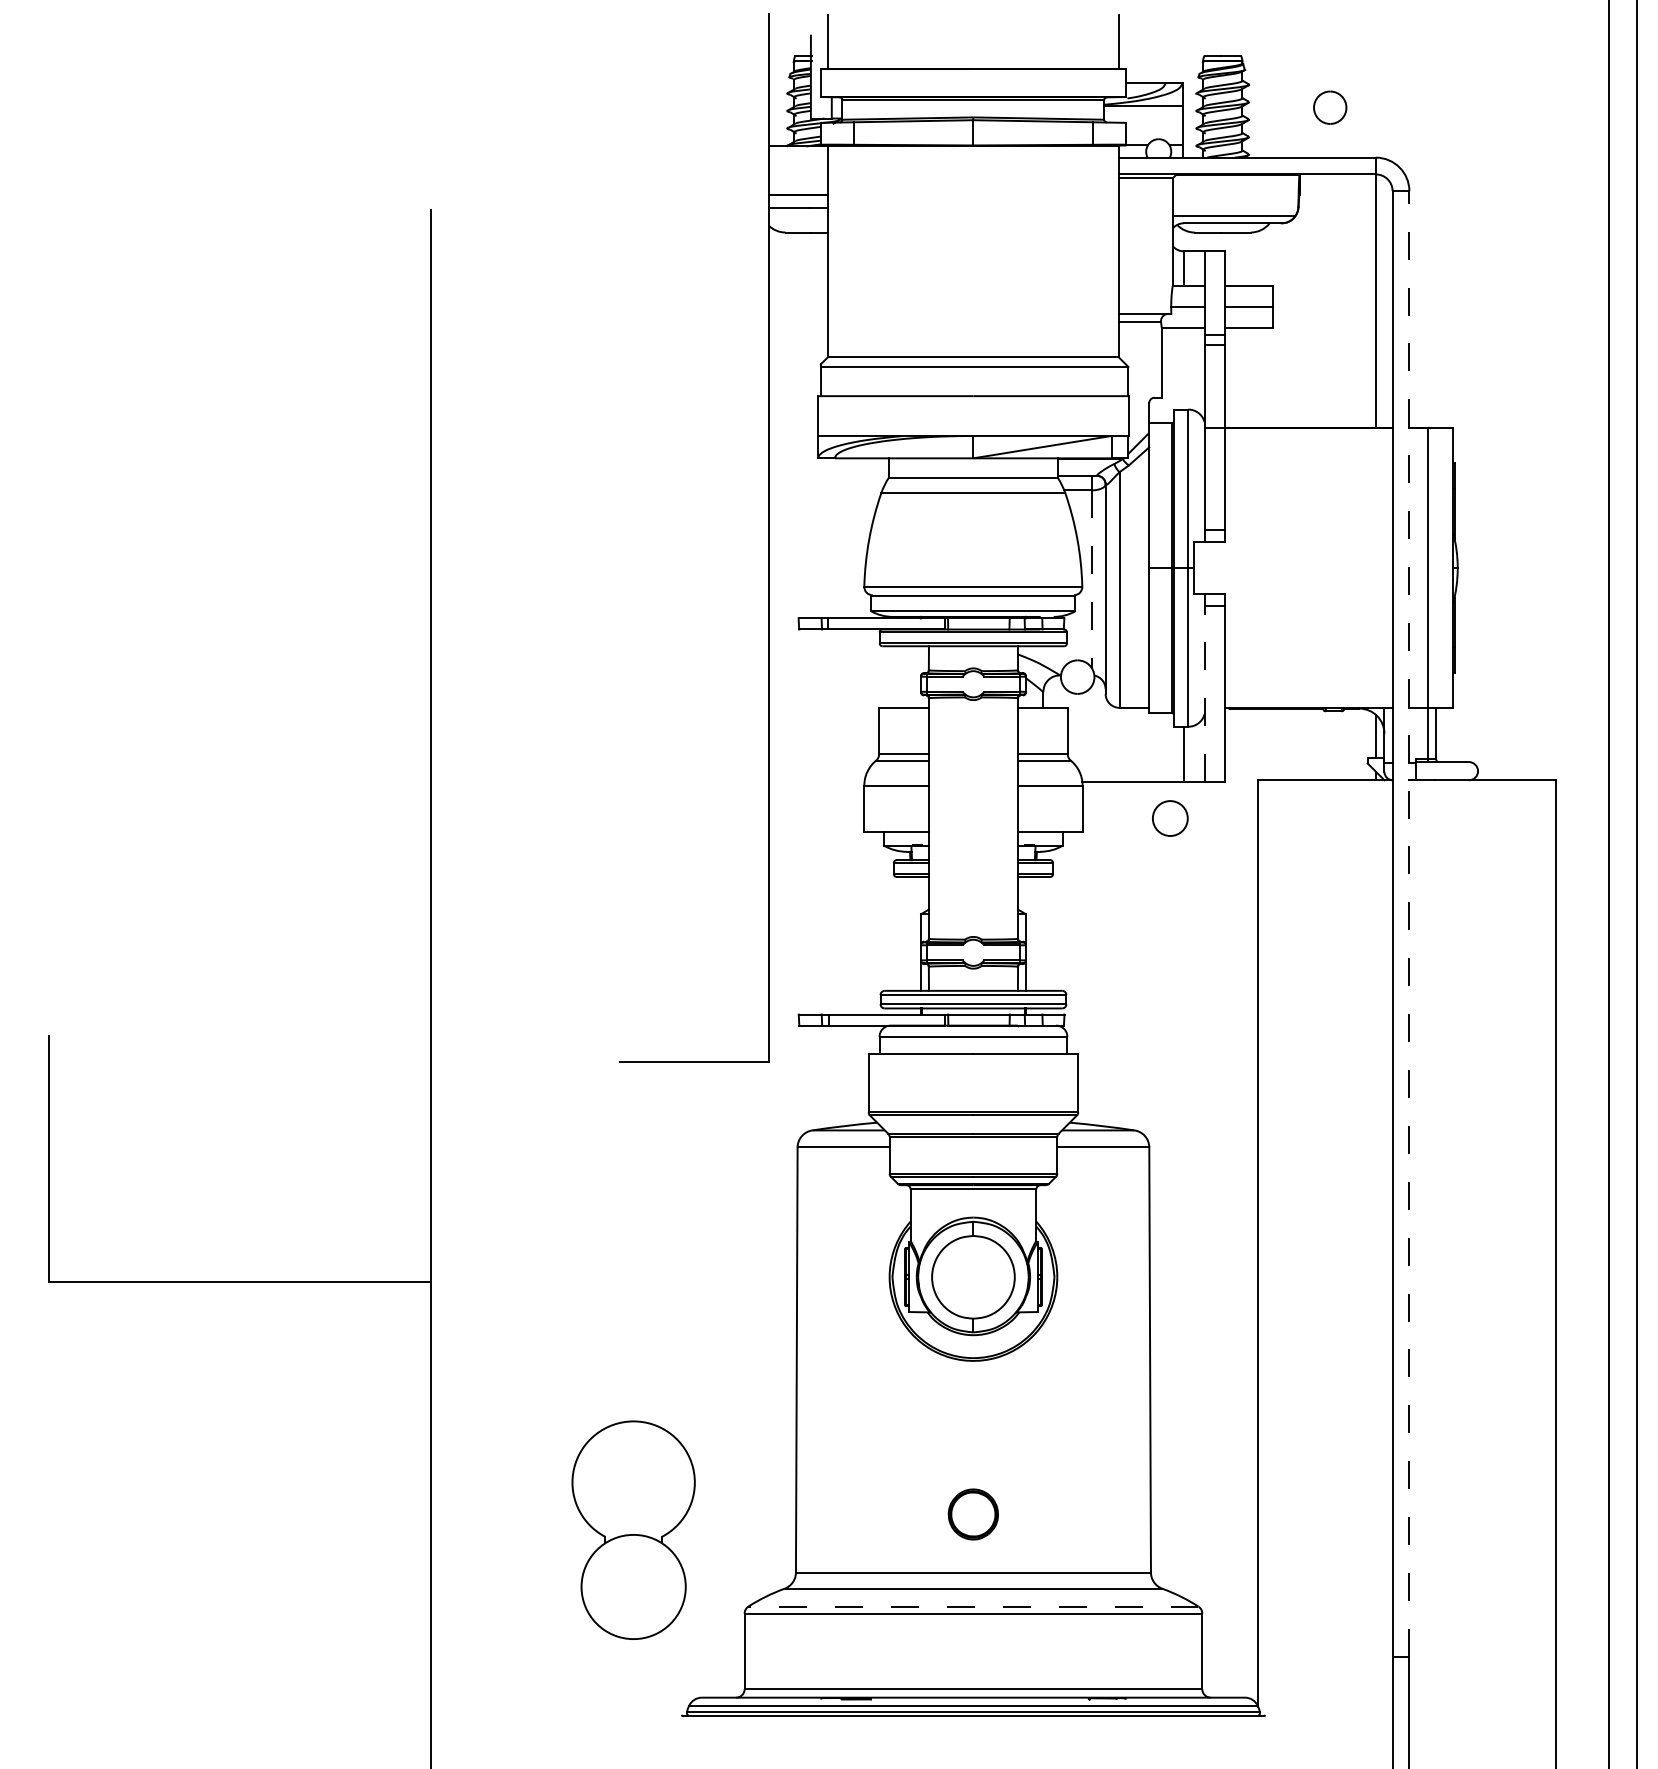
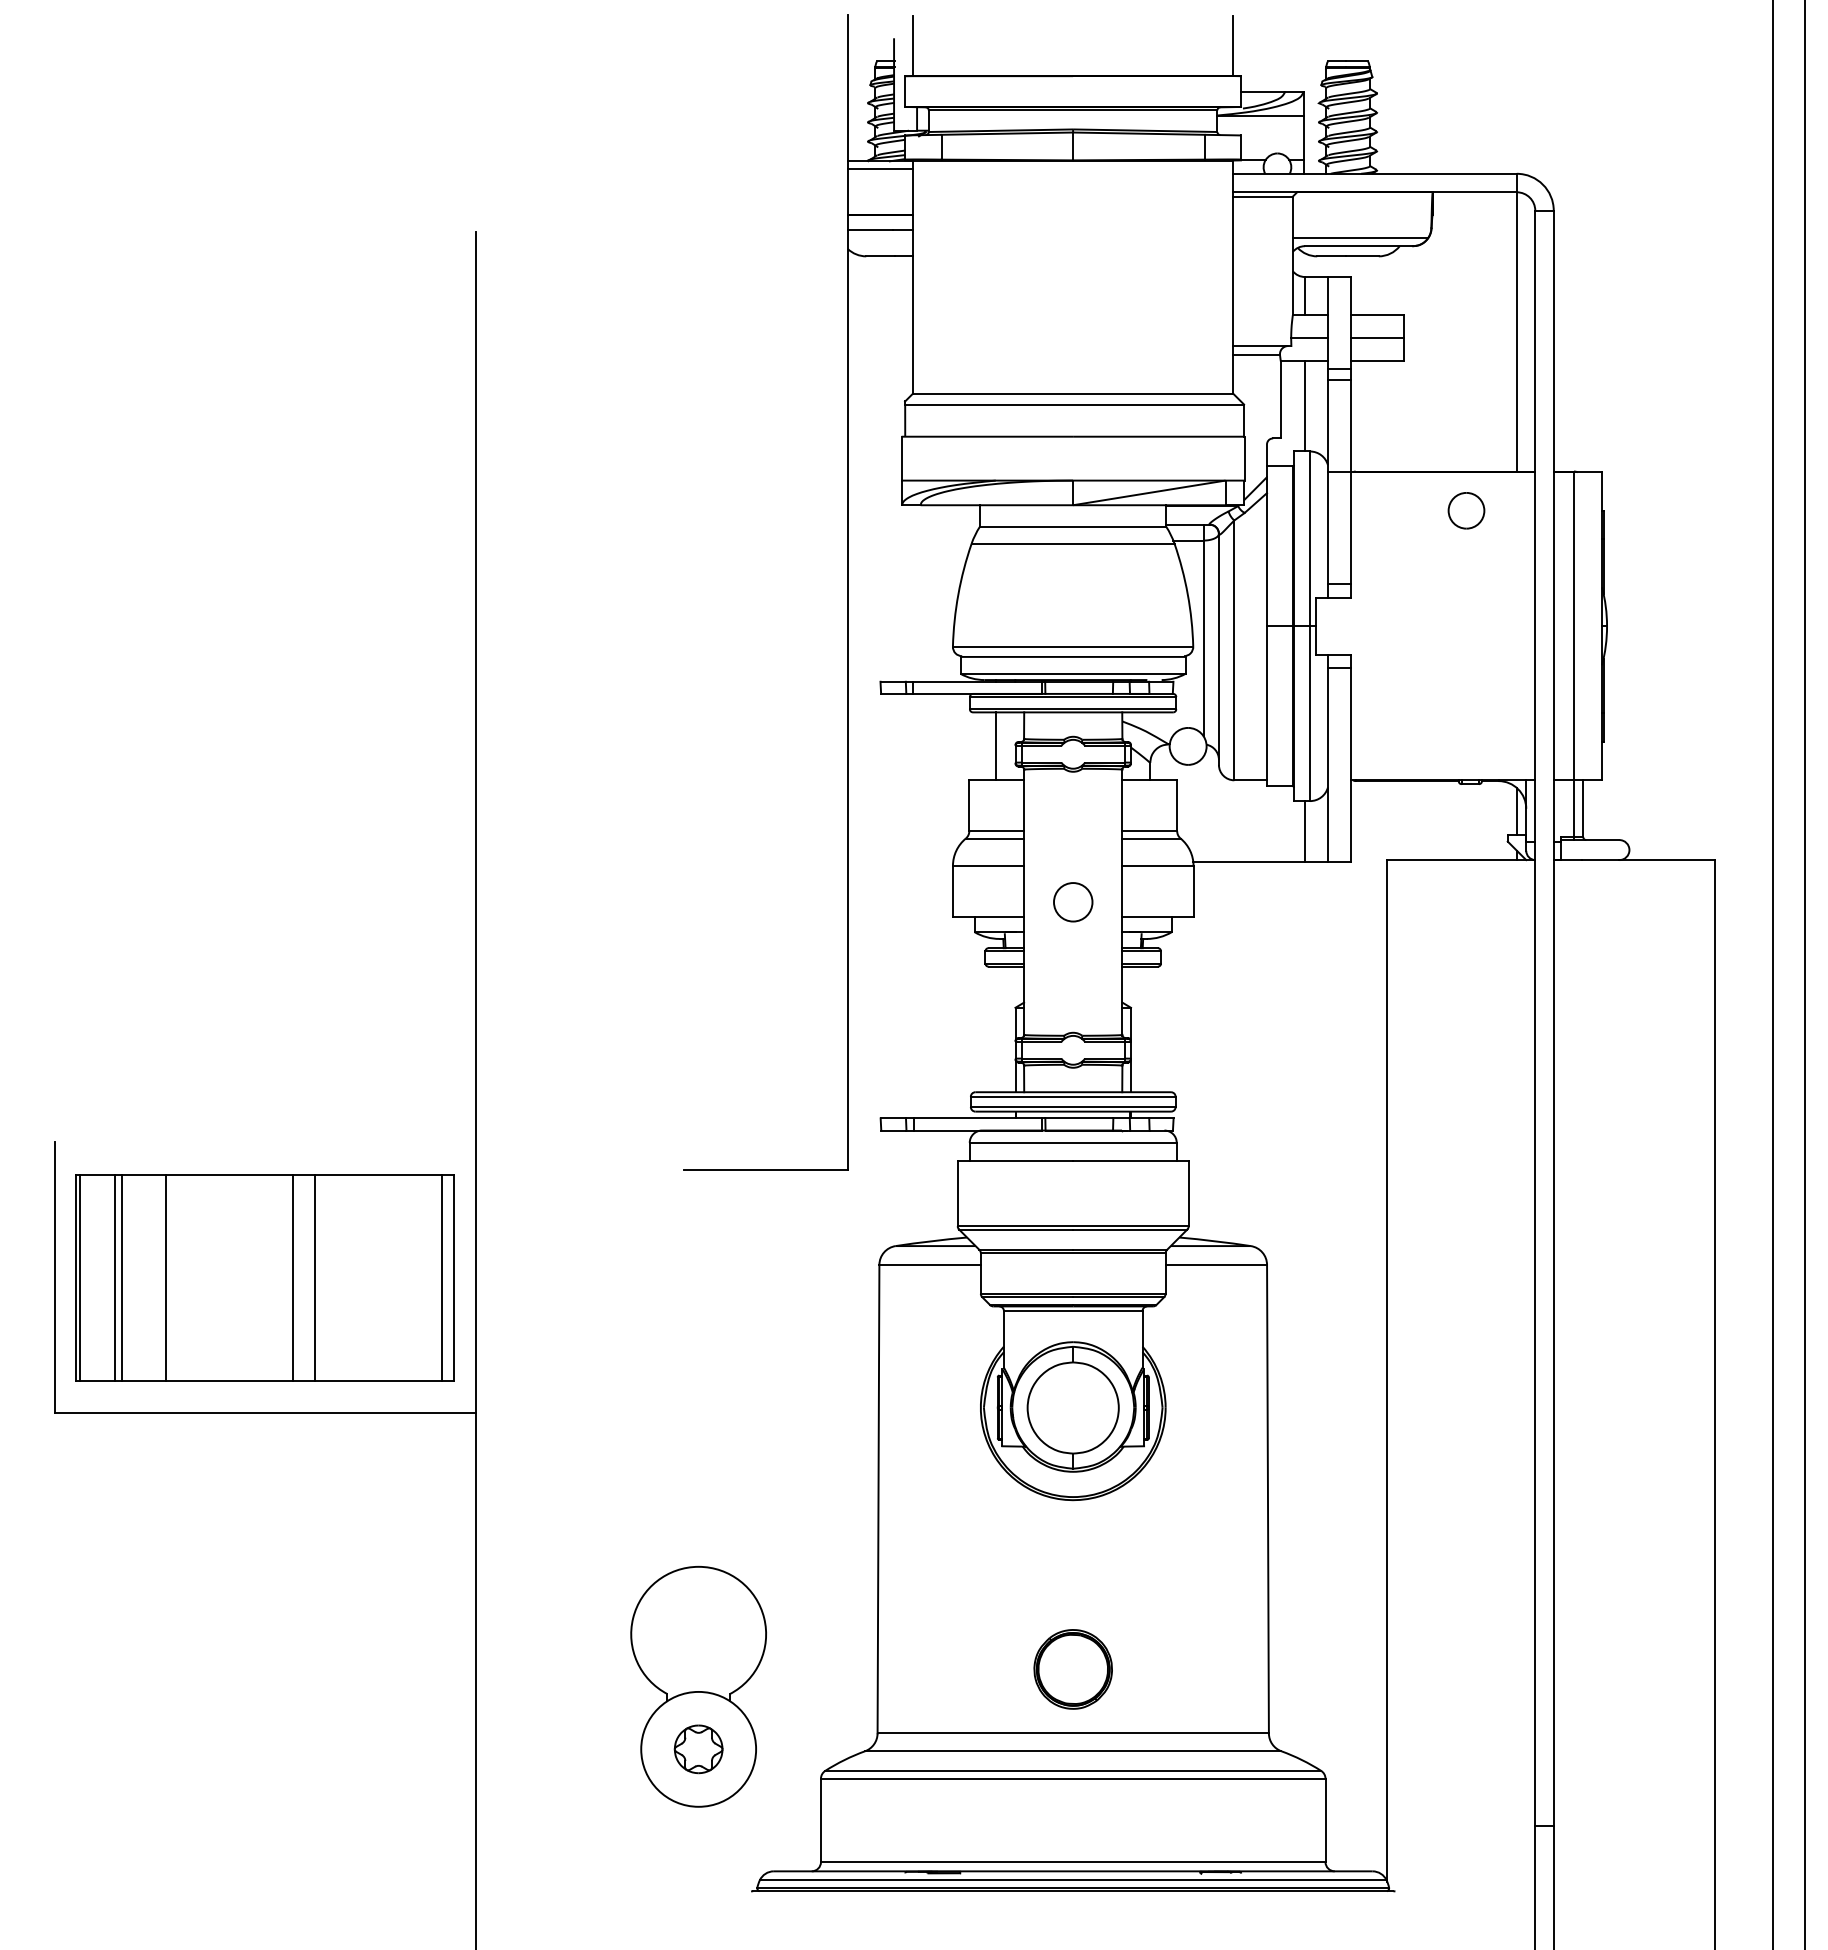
part: (1330, 107) -> (1466, 510), moved
line: (797, 153) -> (879, 169), added
line: (1183, 368) -> (1304, 406), added
line: (1091, 579) -> (1203, 638), dashed -> solid
line: (903, 677) -> (996, 746), added
line: (1204, 693) -> (1327, 764), dashed -> solid
circle: (1170, 818) -> (1073, 902), moved
line: (1409, 923) -> (1553, 1018), dashed -> solid
part: (239, 1158) -> (264, 1277), added
part: (972, 1514) -> (1072, 1669), size x1.43
part: (633, 1587) -> (698, 1749), added
line: (972, 1606) -> (1072, 1770), dashed -> solid

